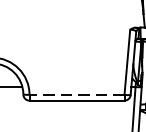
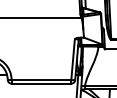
line: (77, 94) -> (41, 79), dashed -> solid

